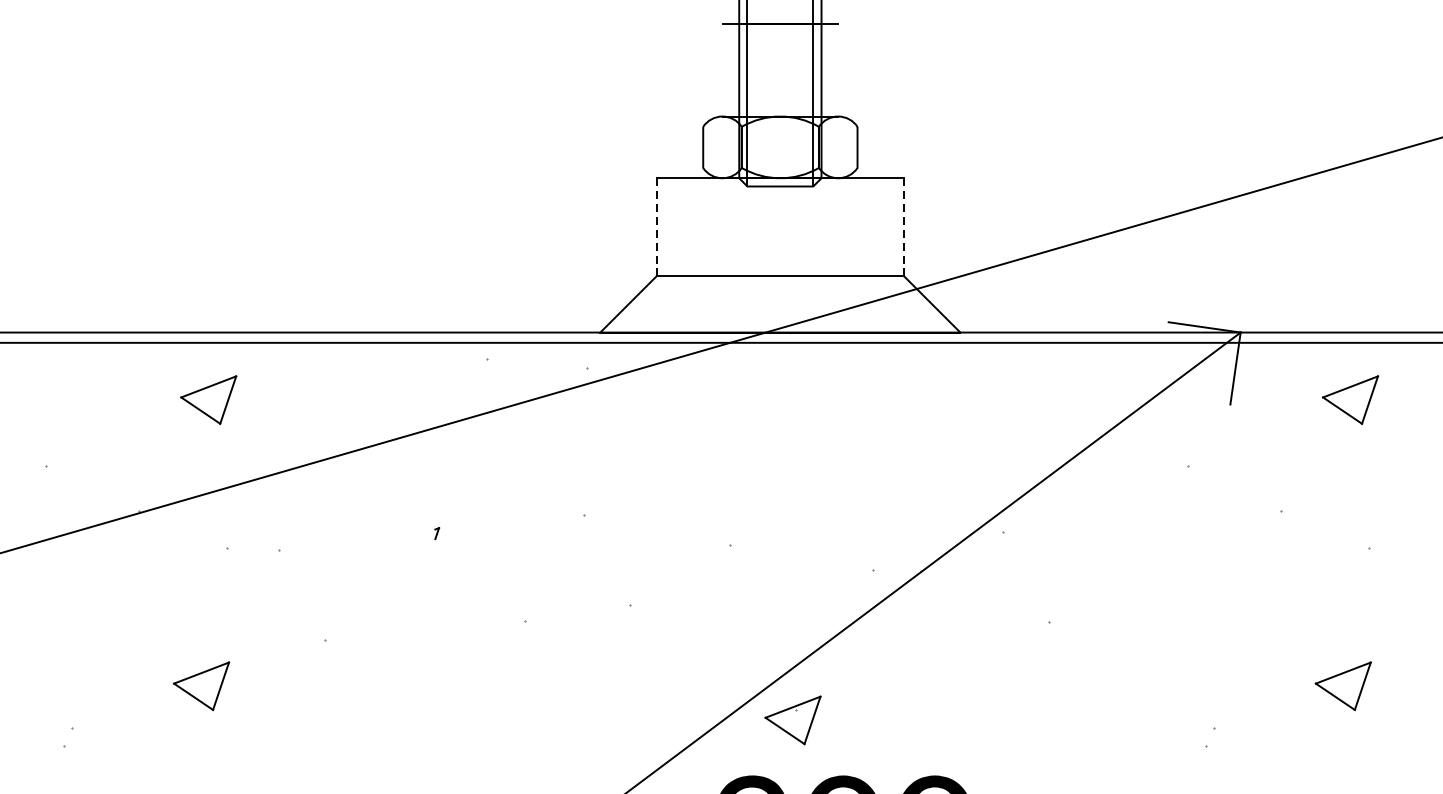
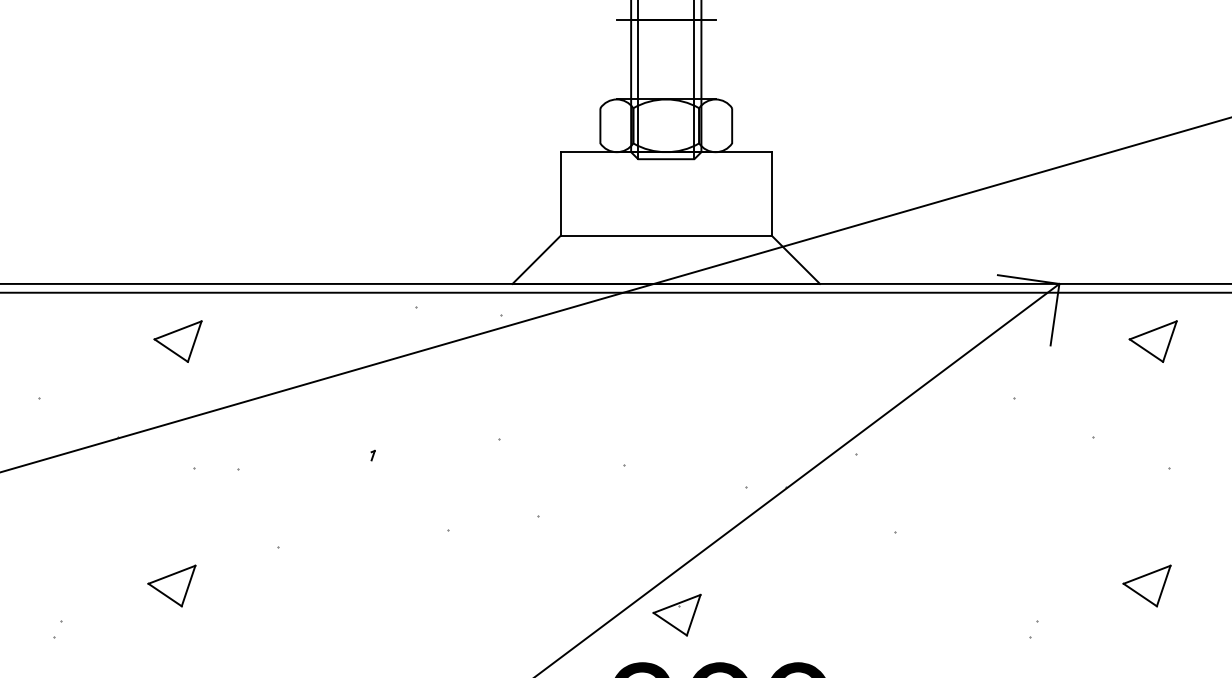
line: (656, 226) -> (560, 193), dashed -> solid
line: (903, 226) -> (771, 193), dashed -> solid

